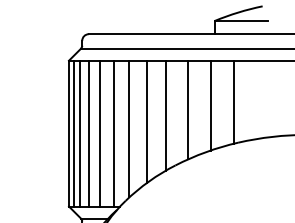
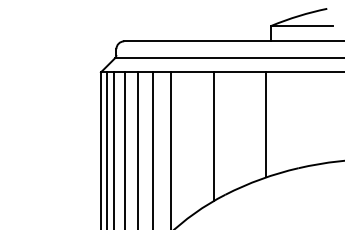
line: (233, 101) -> (293, 120), removed
line: (188, 109) -> (240, 129), removed
line: (146, 121) -> (191, 143), removed

